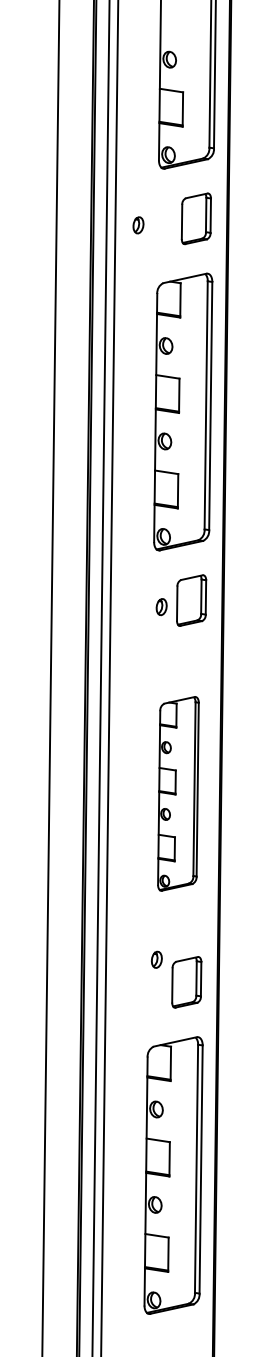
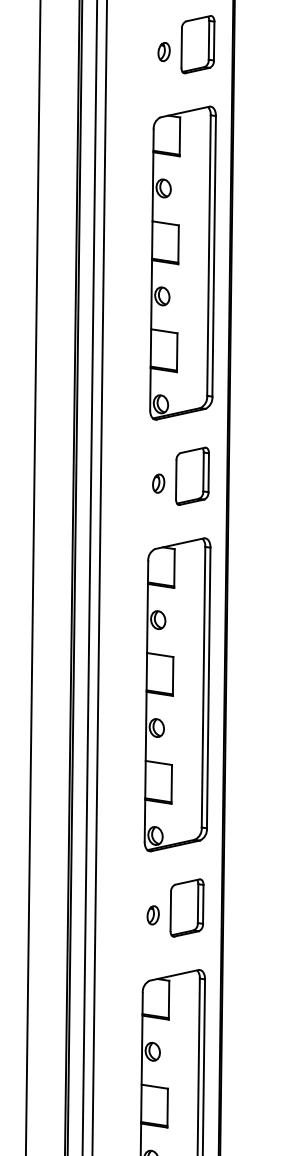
part: (138, 225) -> (164, 52), moved
part: (178, 793) -> (177, 694), size x1.43
part: (156, 959) -> (152, 914), moved

